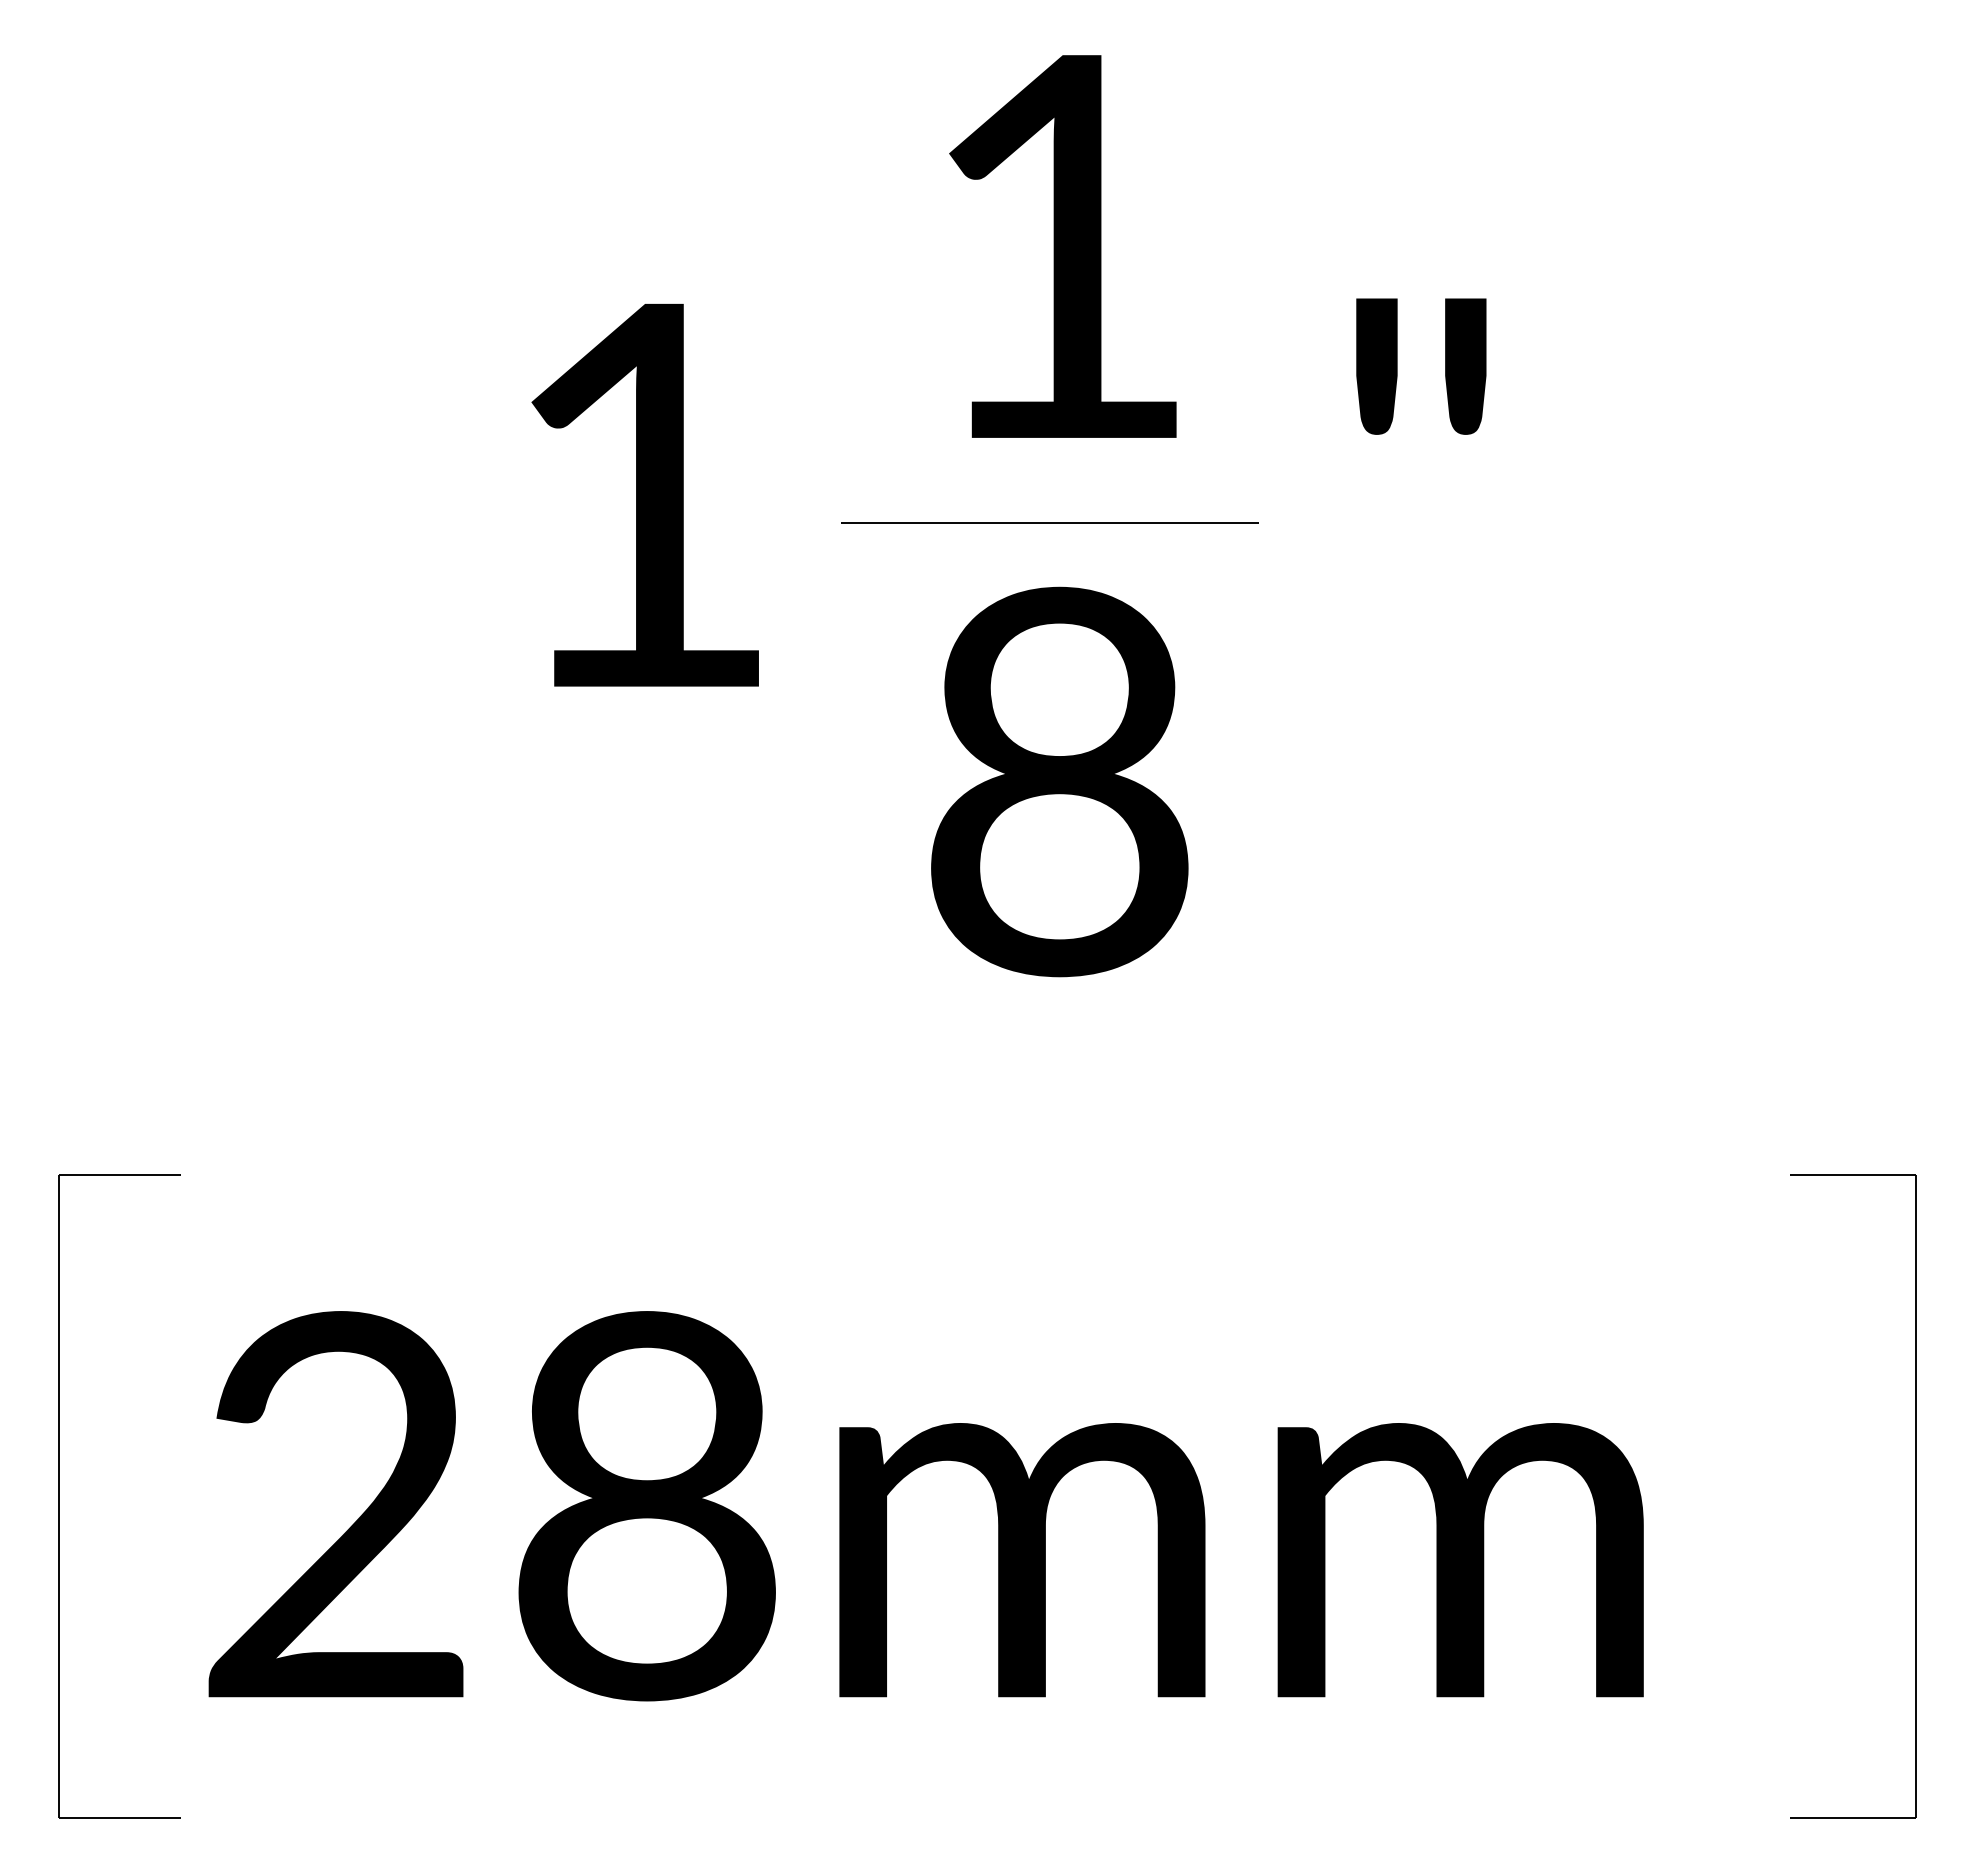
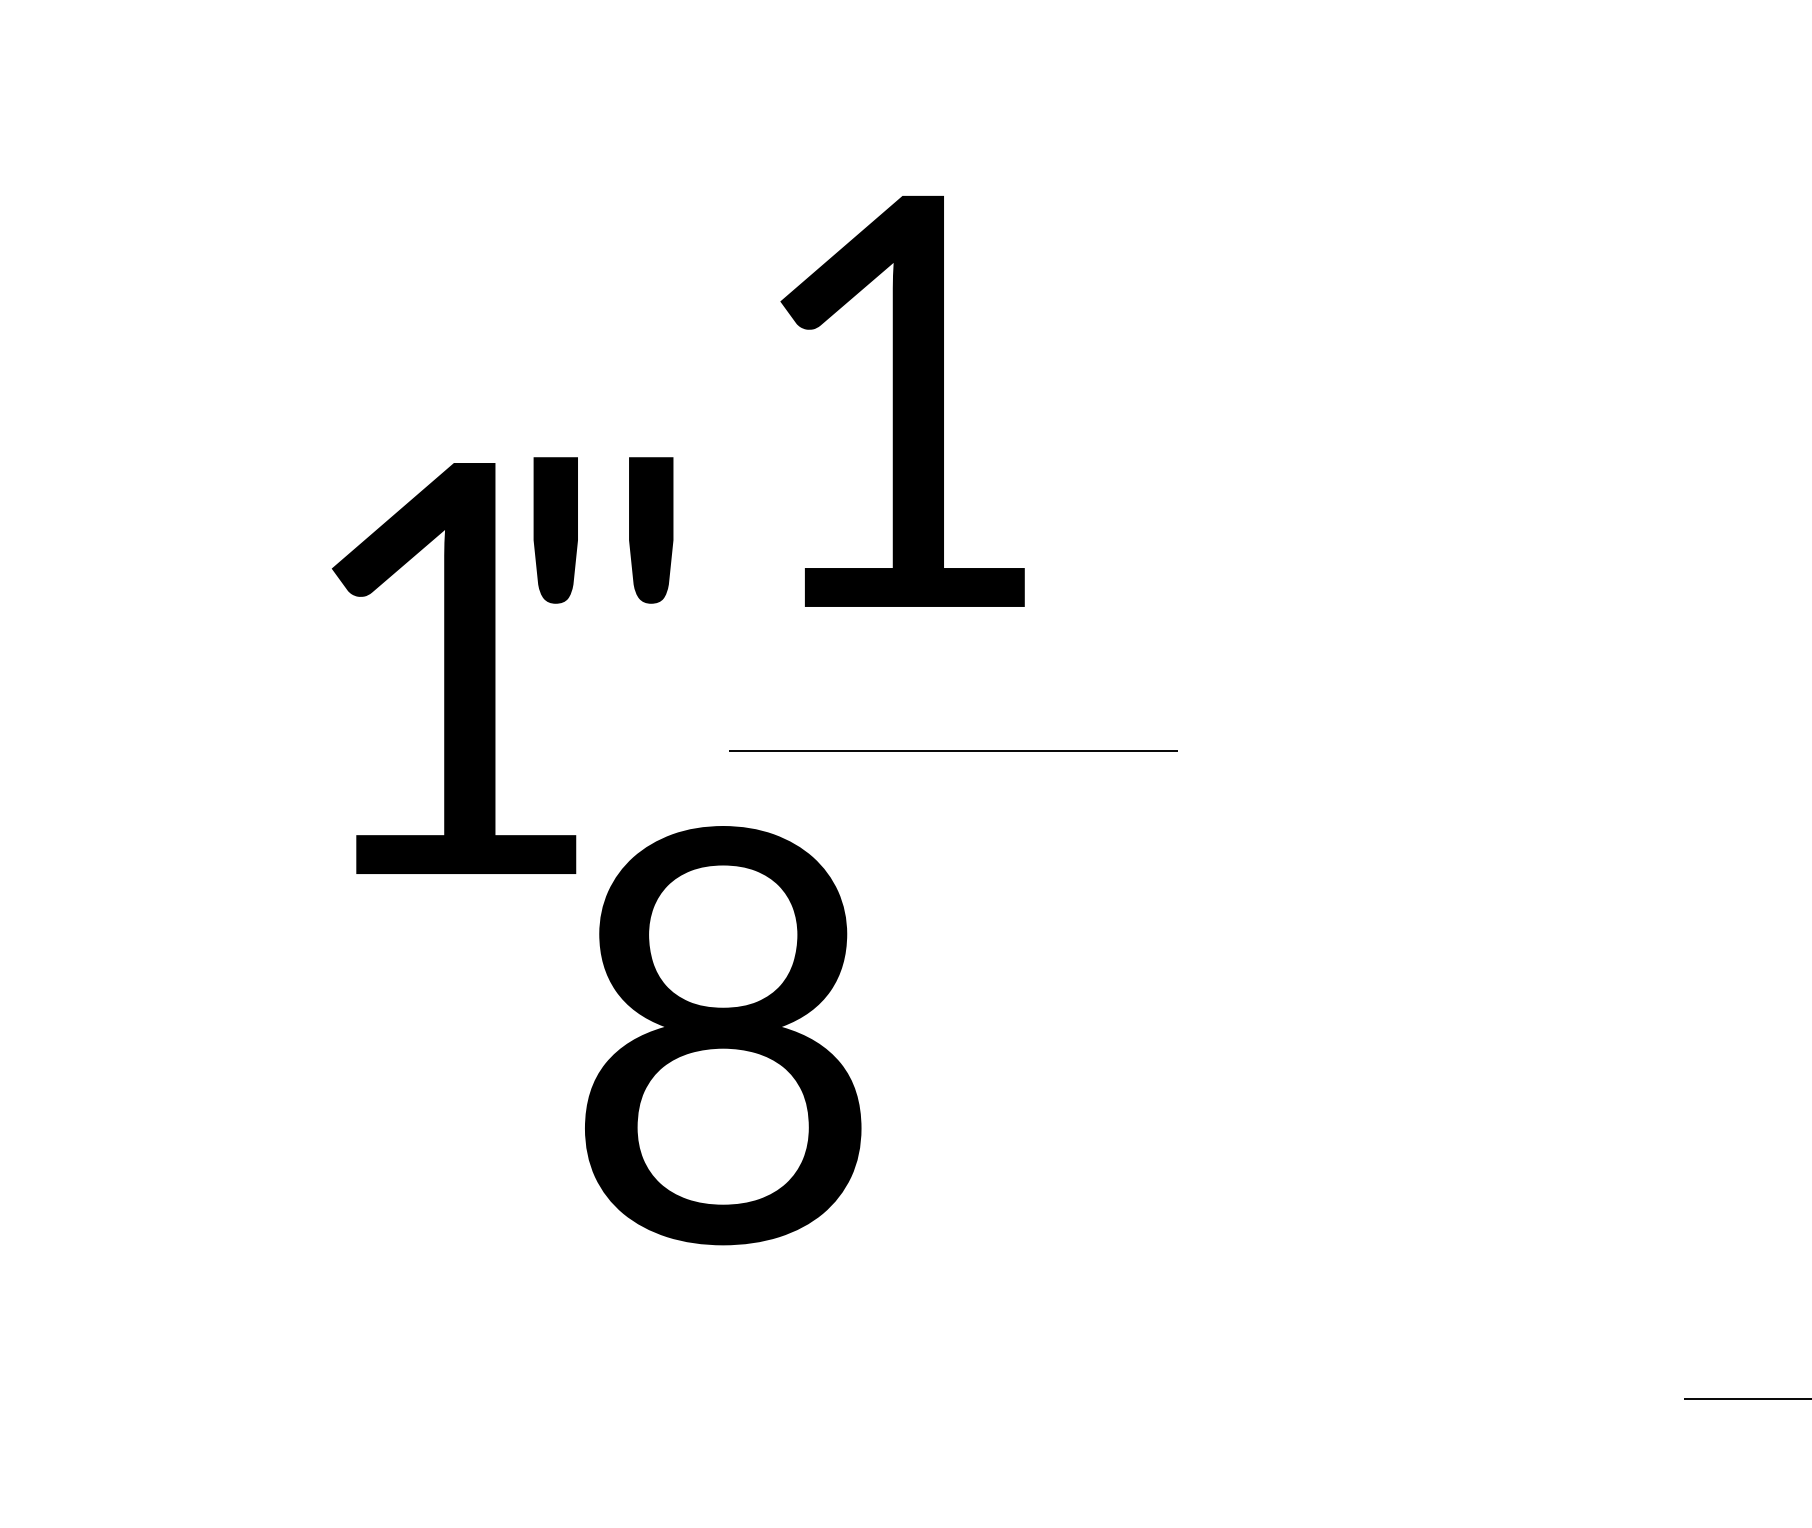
text: (1421, 366) -> (603, 530), moved
line: (1049, 522) -> (952, 750), moved
text: (1059, 781) -> (722, 1035), moved

